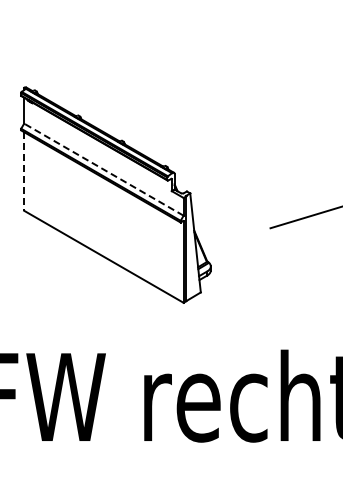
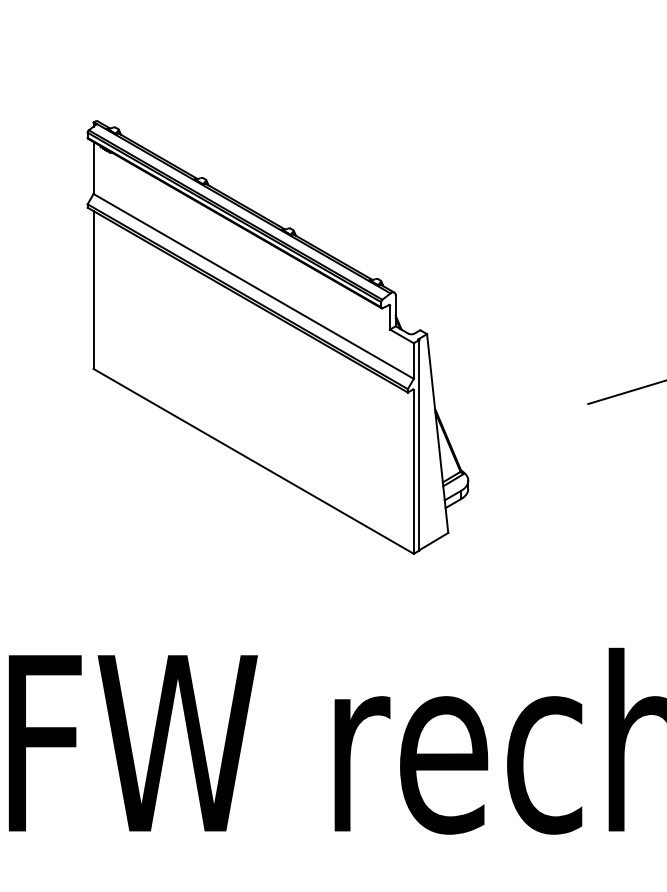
line: (103, 169) -> (252, 286), dashed -> solid
line: (24, 171) -> (94, 290), dashed -> solid

